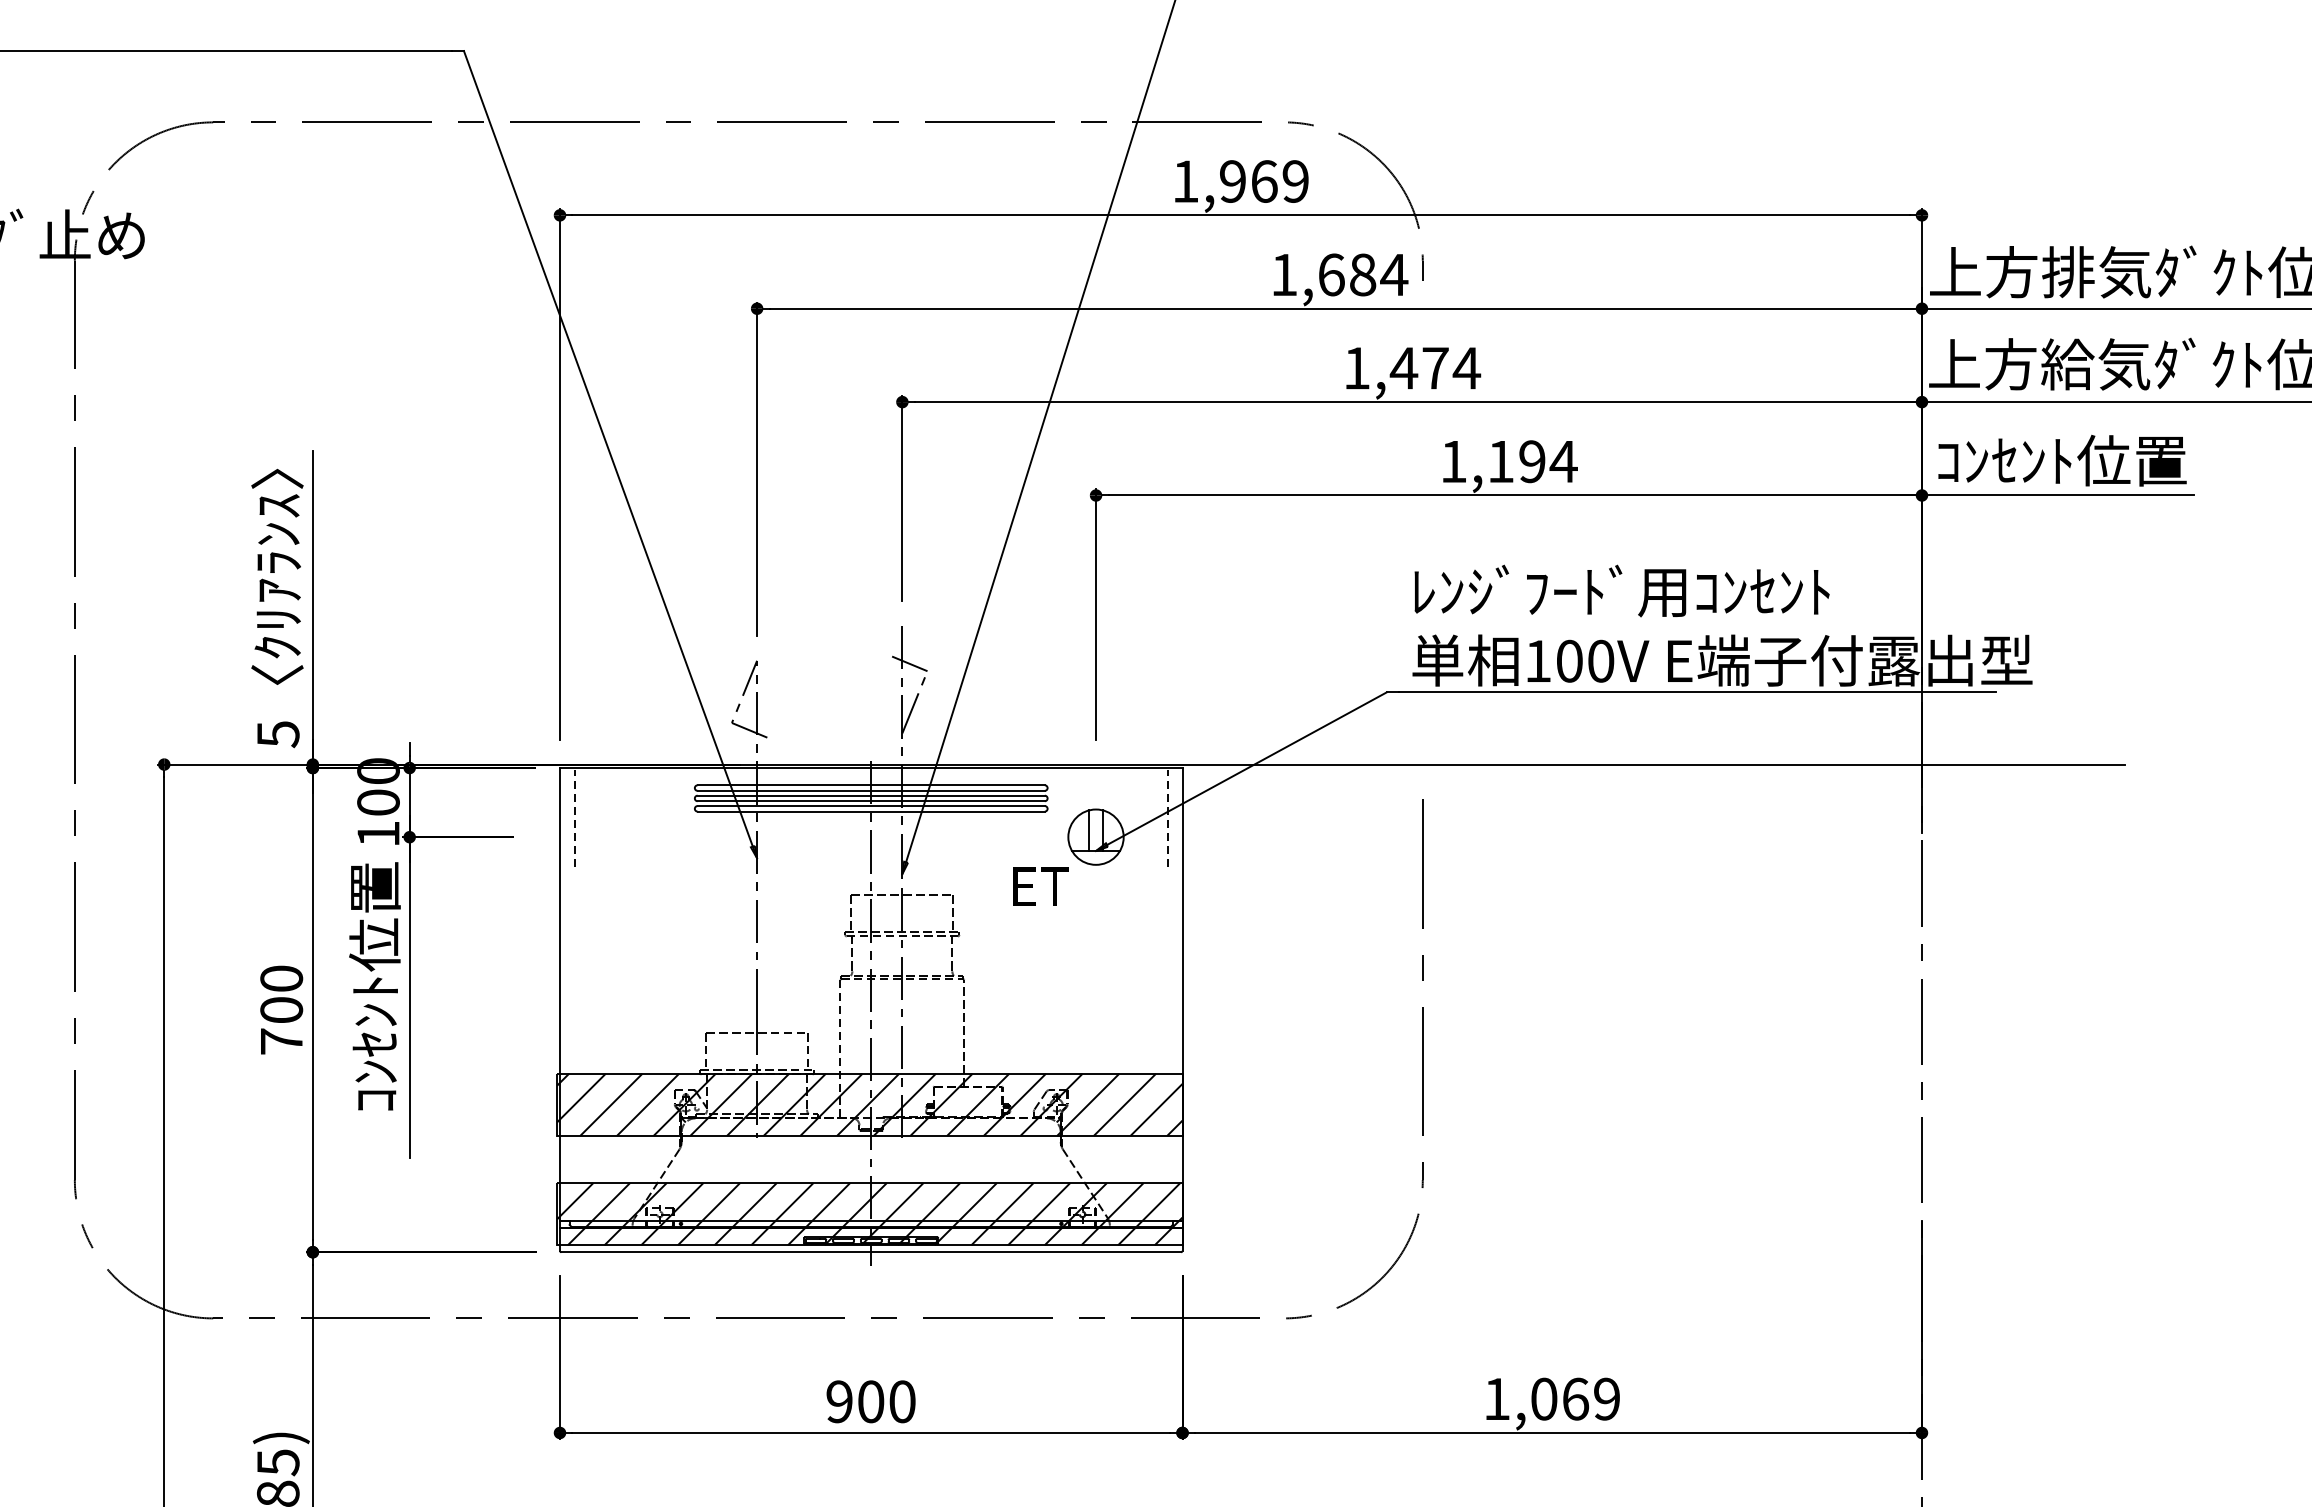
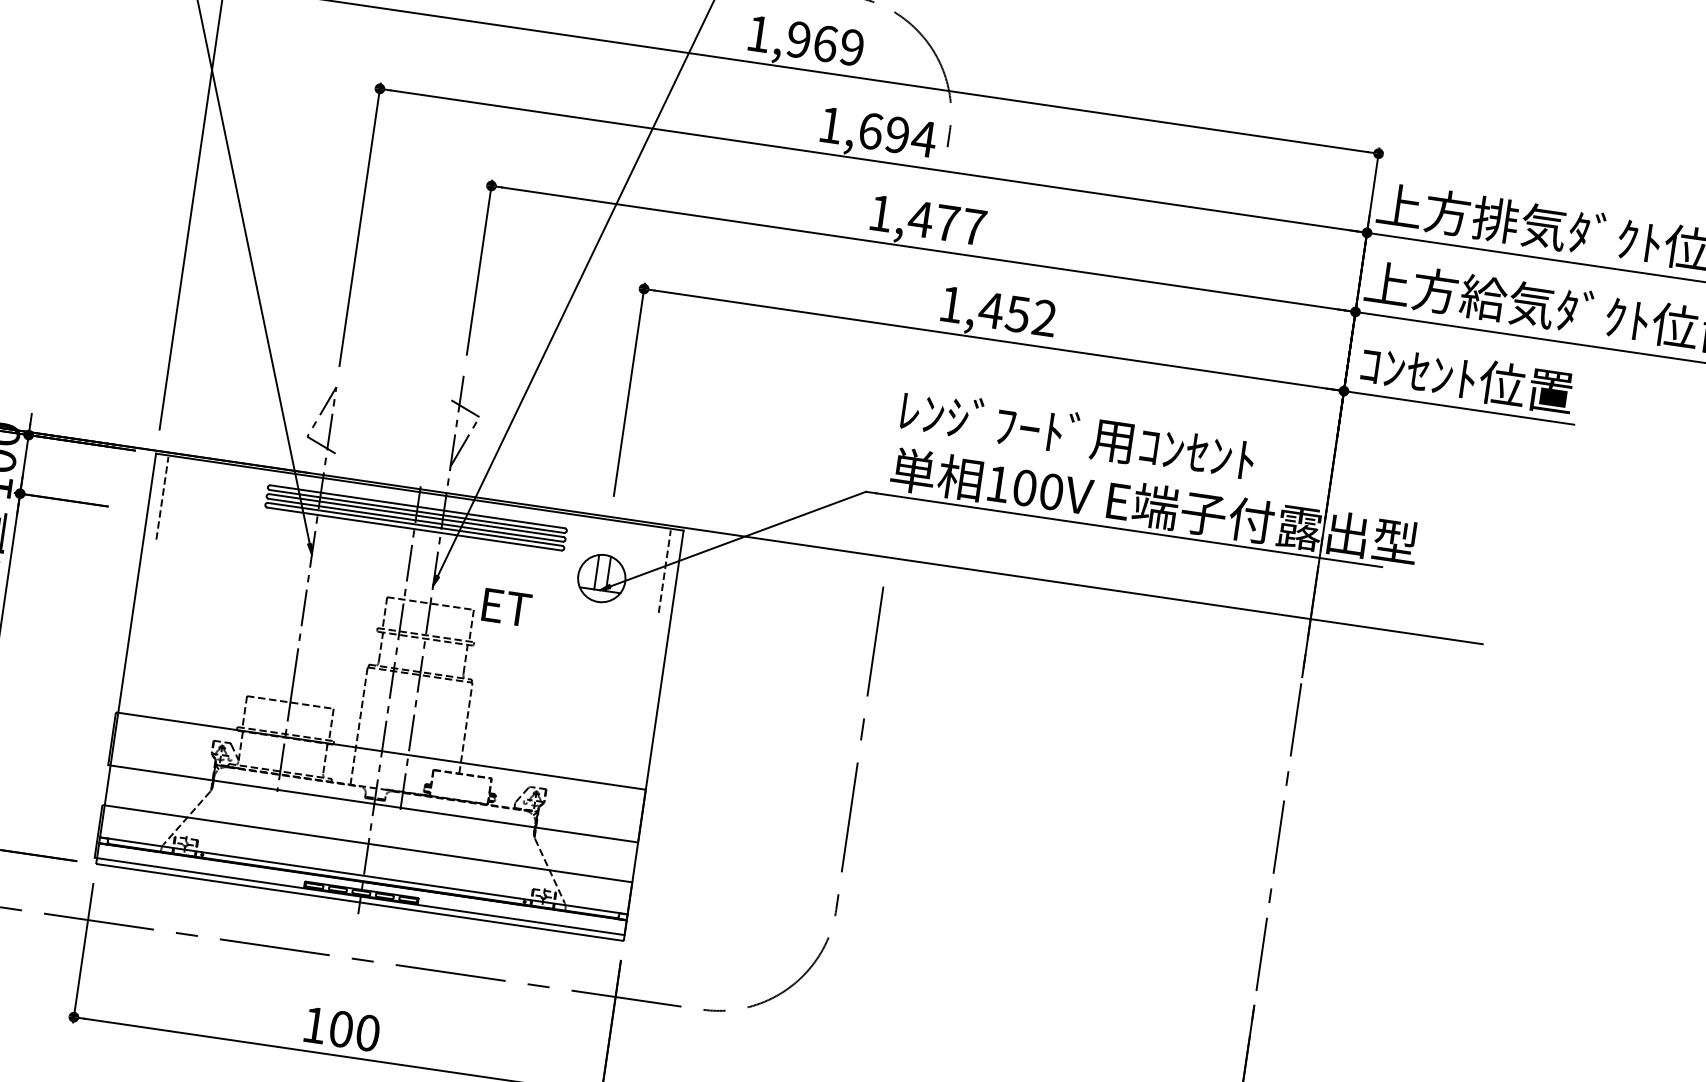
text: (1363, 274) -> (898, 134), 1,684 -> 1,694
text: (1466, 368) -> (973, 227), 1,474 -> 1,477
text: (1531, 461) -> (1017, 314), 1,194 -> 1,452
text: (1040, 886) -> (506, 607), moved
hatch: (869, 1104) -> (376, 777), removed
hatch: (869, 1214) -> (363, 870), removed
text: (839, 1401) -> (314, 1025), 900 -> 100

